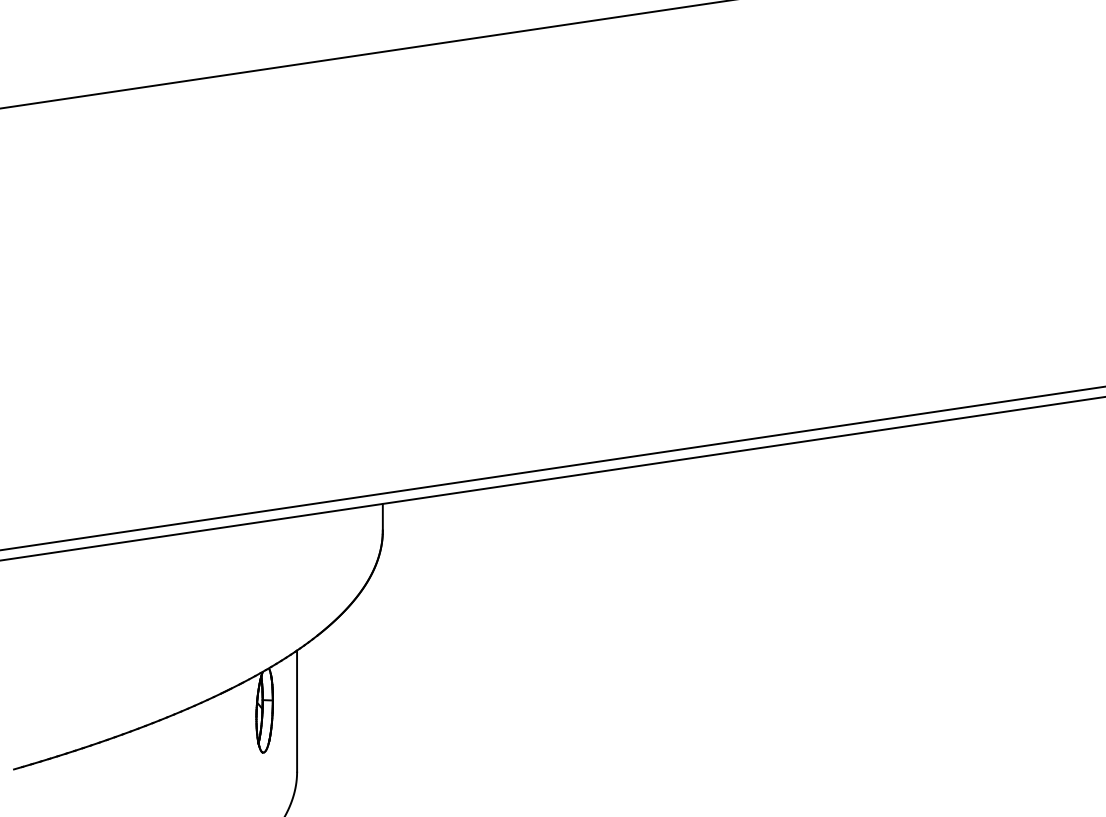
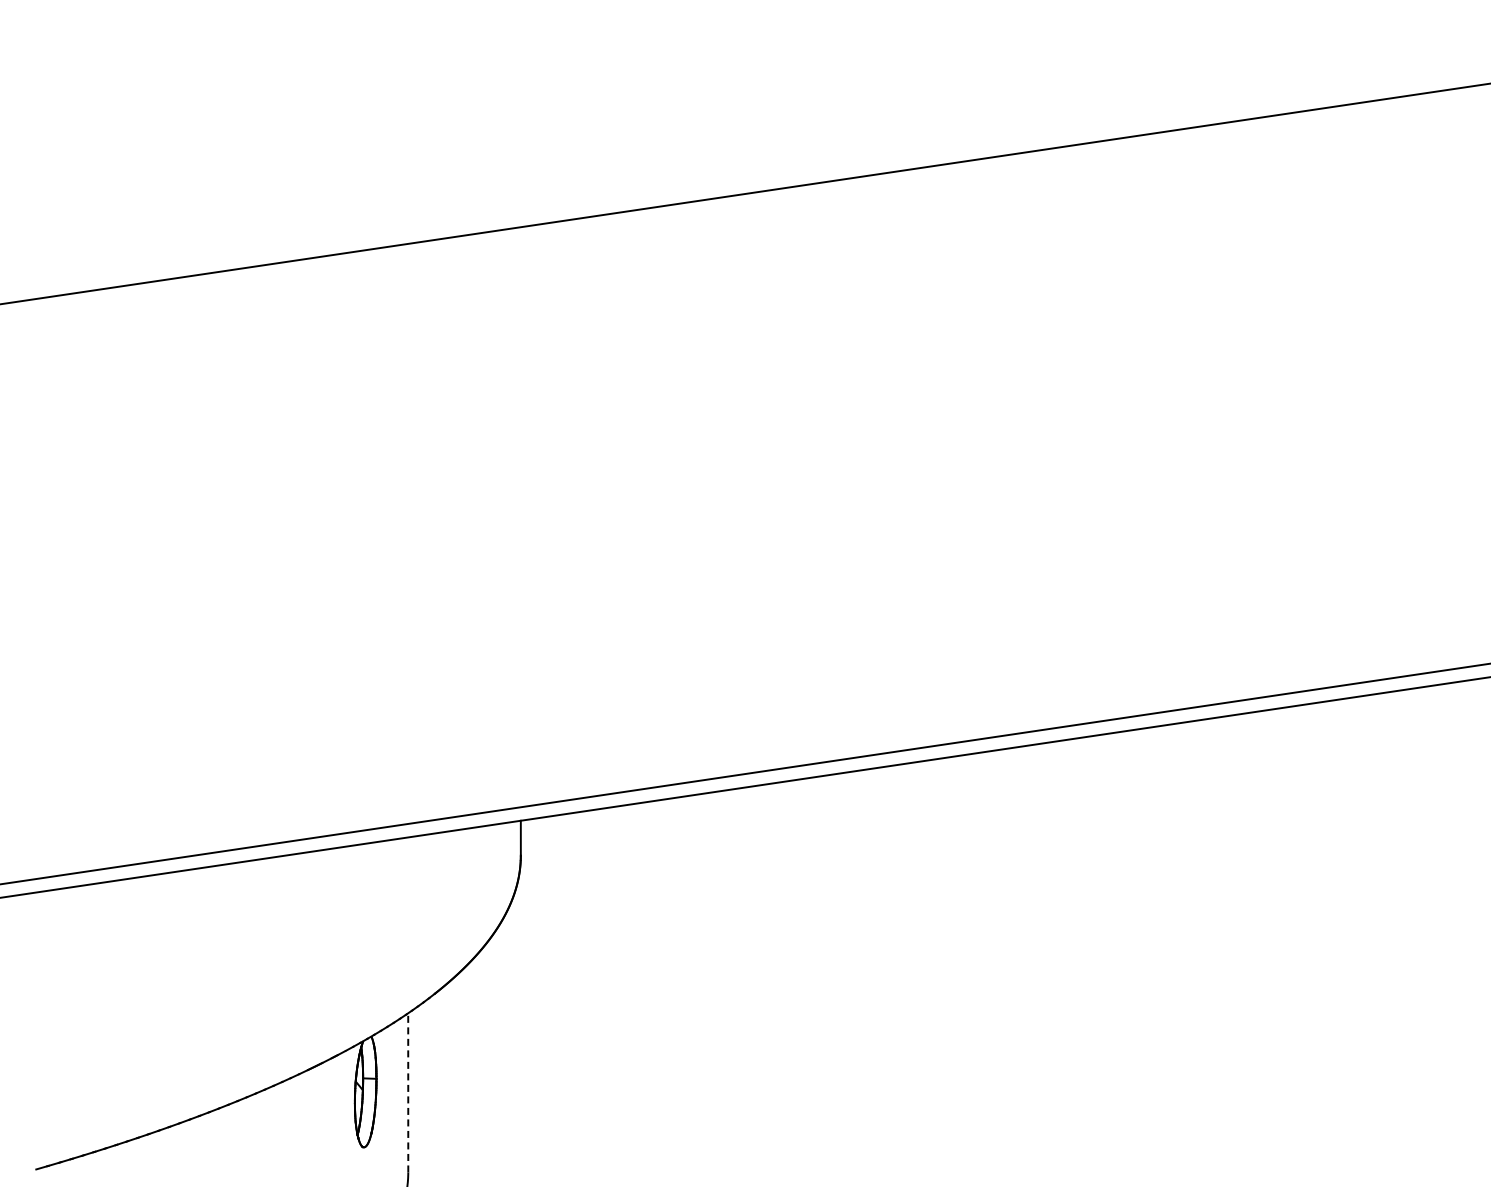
line: (297, 710) -> (408, 1092), solid -> dashed

